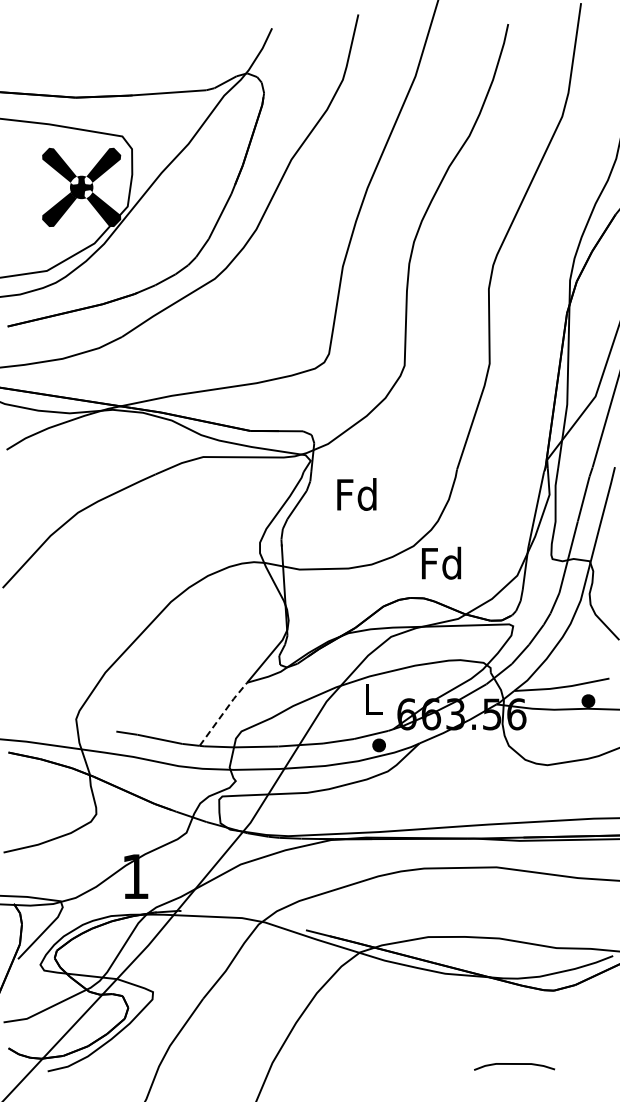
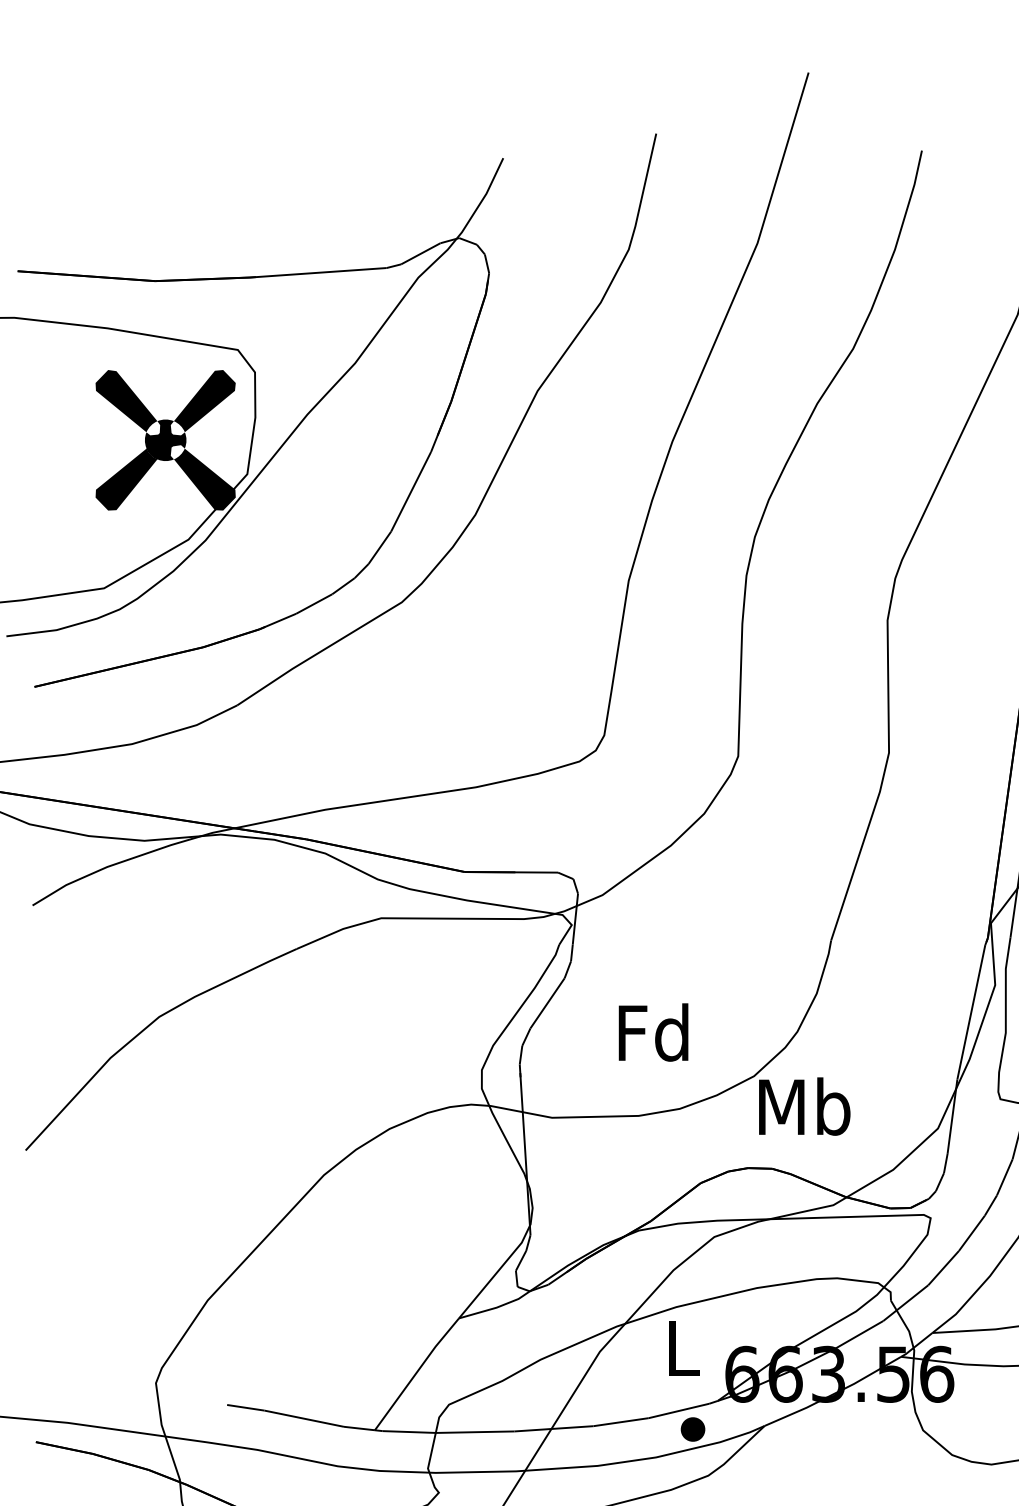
text: (356, 494) -> (652, 1032), moved
text: (441, 562) -> (803, 1105), Fd -> Mb
line: (223, 713) -> (417, 1372), dashed -> solid

